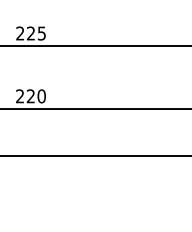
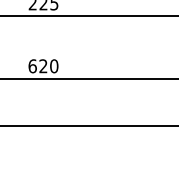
text: (20, 96) -> (33, 66), 220 -> 620

